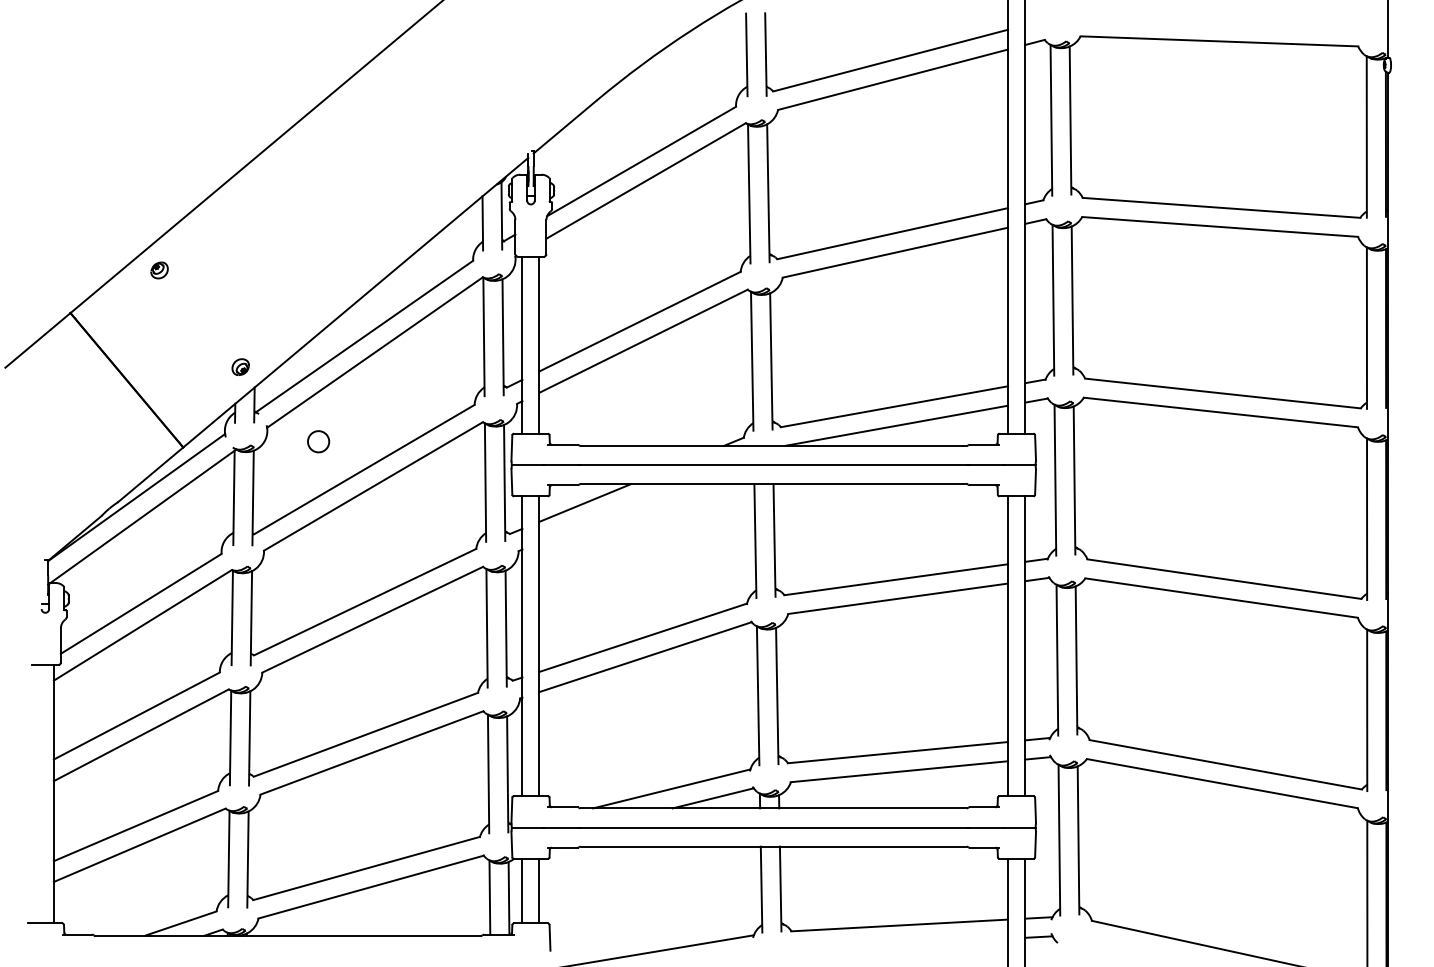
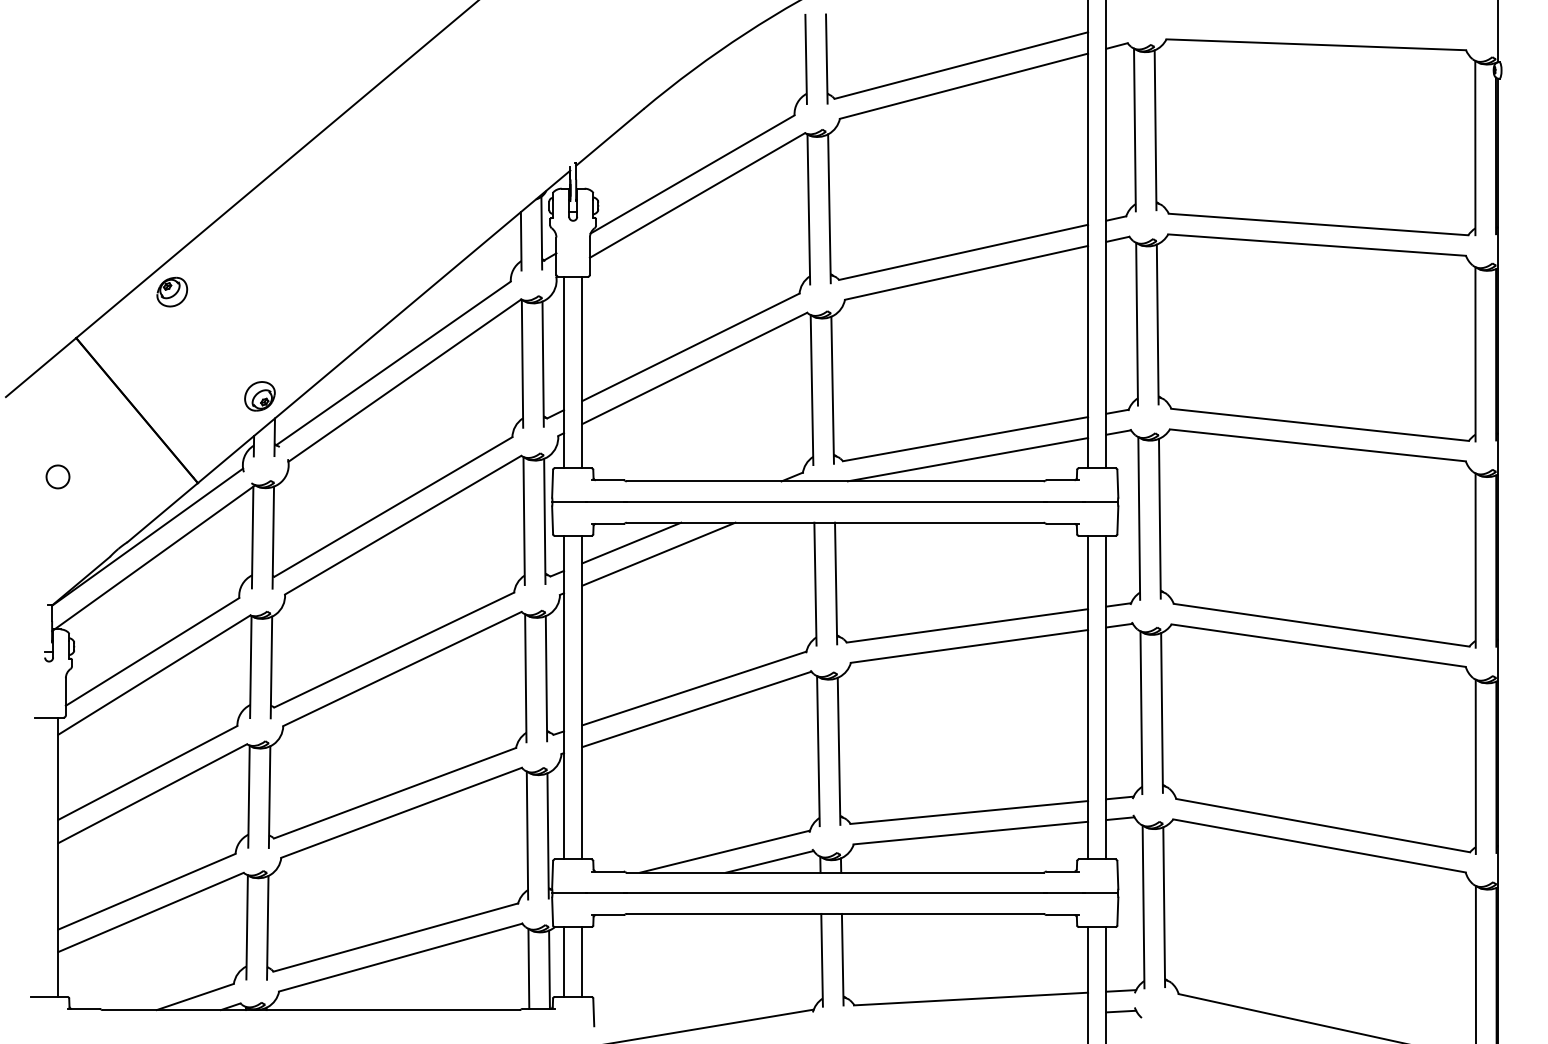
part: (159, 269) -> (172, 291), size x1.67
part: (240, 367) -> (259, 396), size x1.67
part: (318, 441) -> (57, 476), moved
line: (609, 512) -> (658, 553), added

